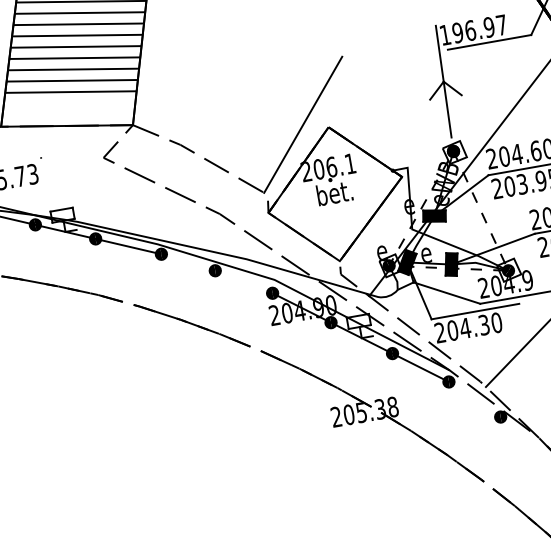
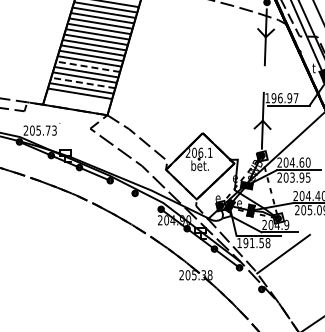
line: (76, 35) -> (87, 66), solid -> dashed
line: (71, 68) -> (82, 82), solid -> dashed
line: (302, 124) -> (190, 129), removed
text: (467, 326) -> (253, 242), 204.30 -> 191.58

